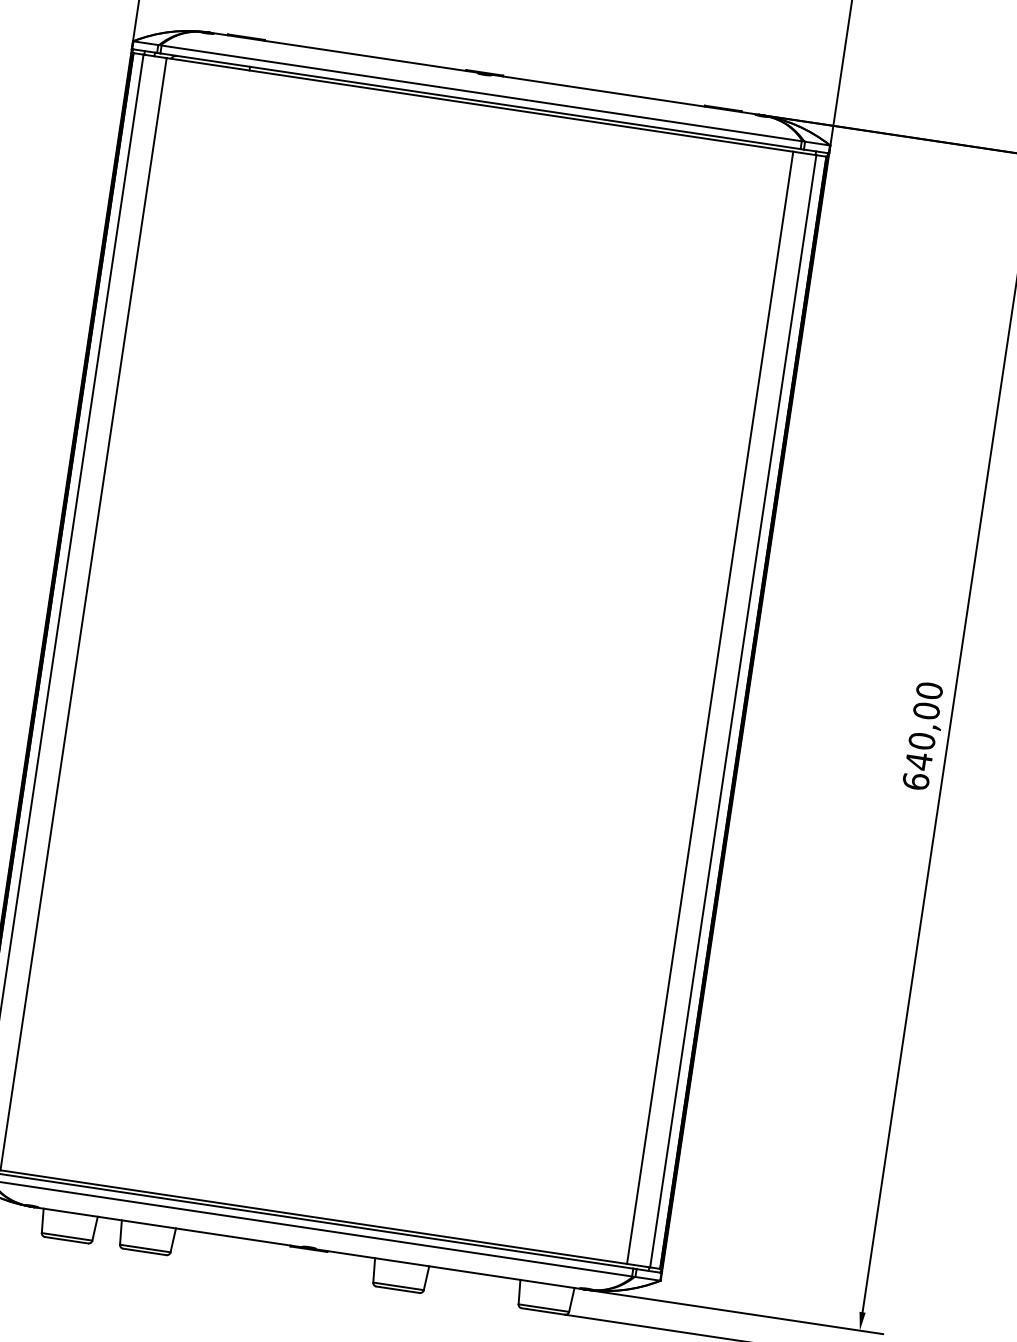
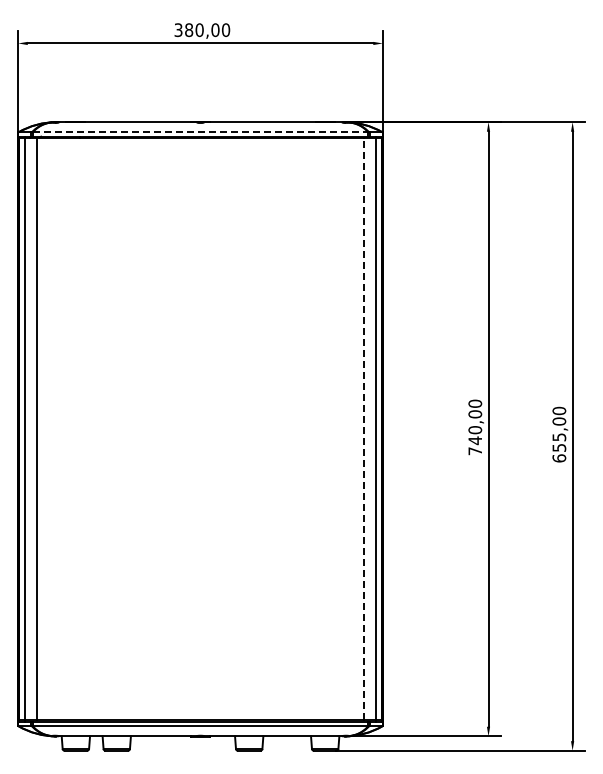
line: (483, 93) -> (201, 132), solid -> dashed
line: (710, 708) -> (364, 429), solid -> dashed
text: (916, 782) -> (475, 451), 640,00 -> 740,00

